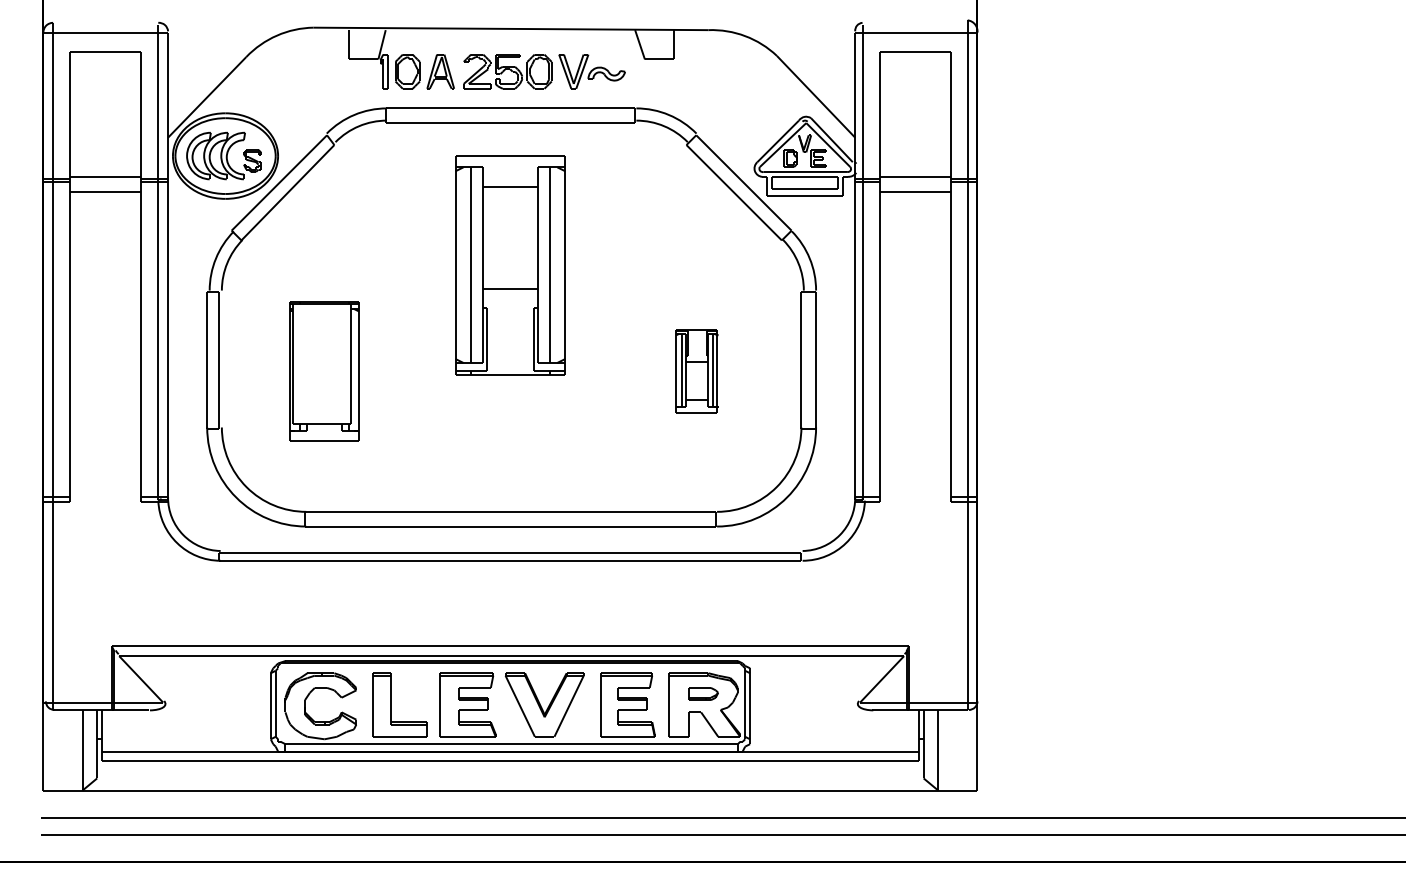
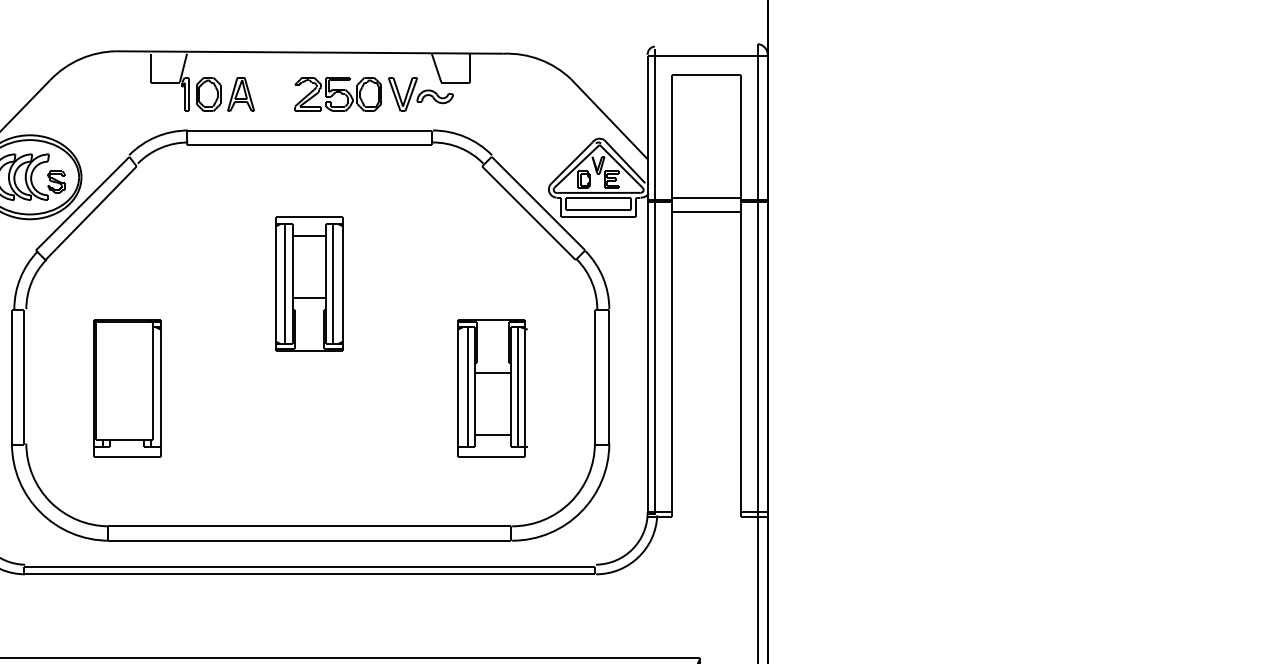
part: (544, 71) -> (374, 94), moved
part: (510, 264) -> (309, 283), size x0.62
part: (696, 371) -> (491, 388), size x1.67

